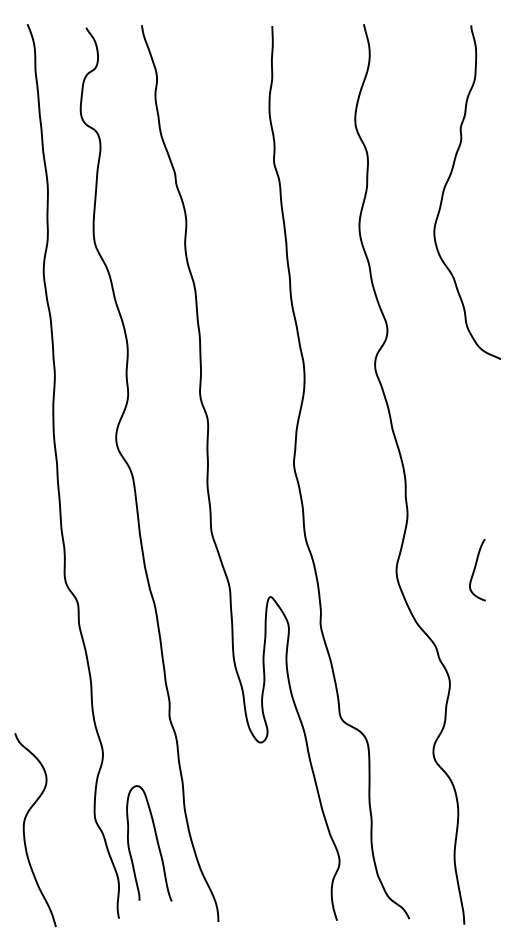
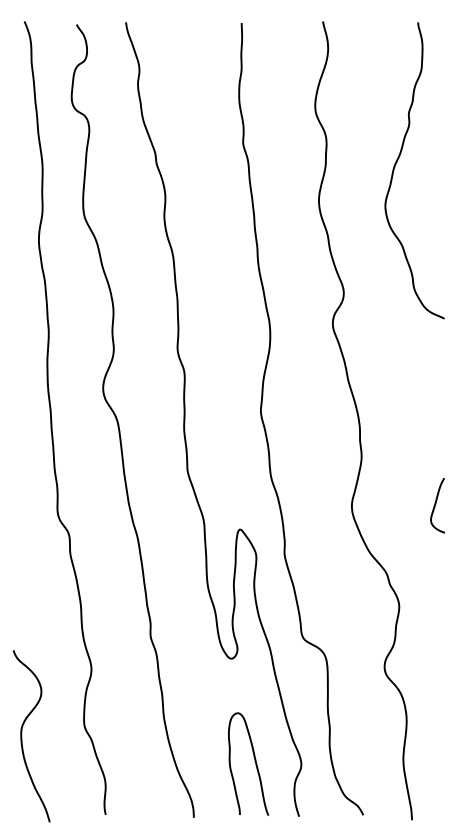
curve: (476, 568) -> (436, 504), moved
curve: (155, 840) -> (254, 761), moved

